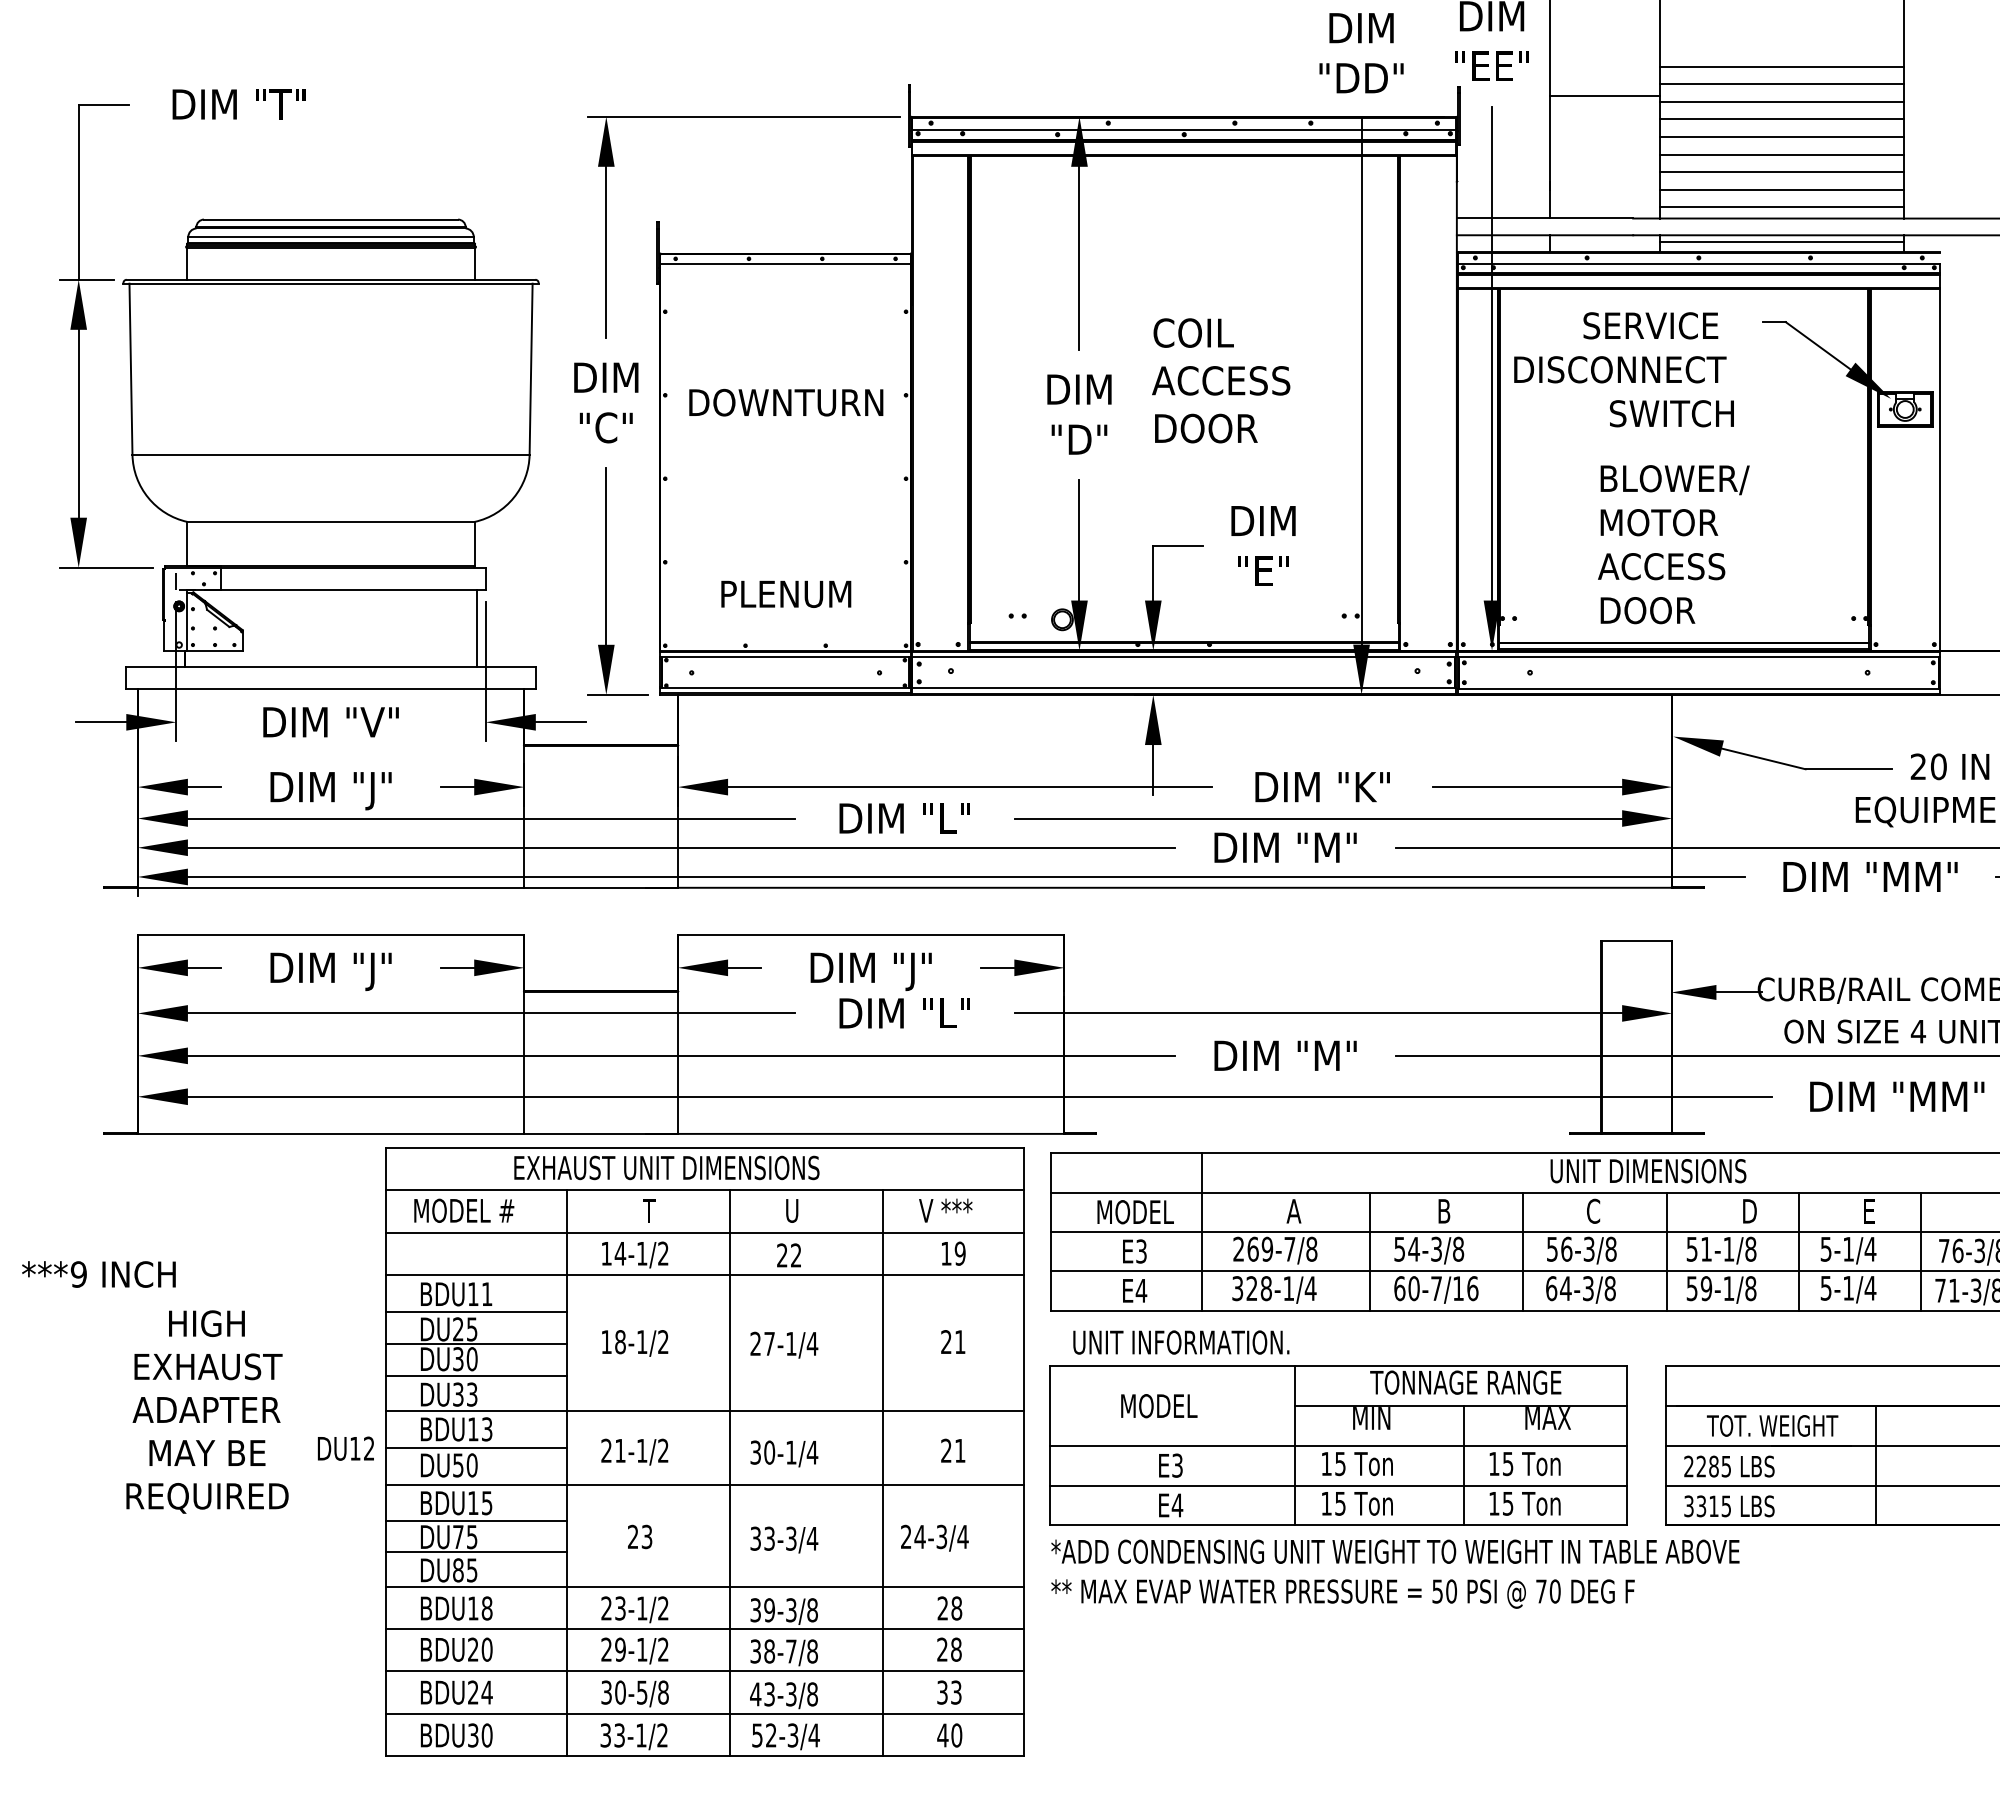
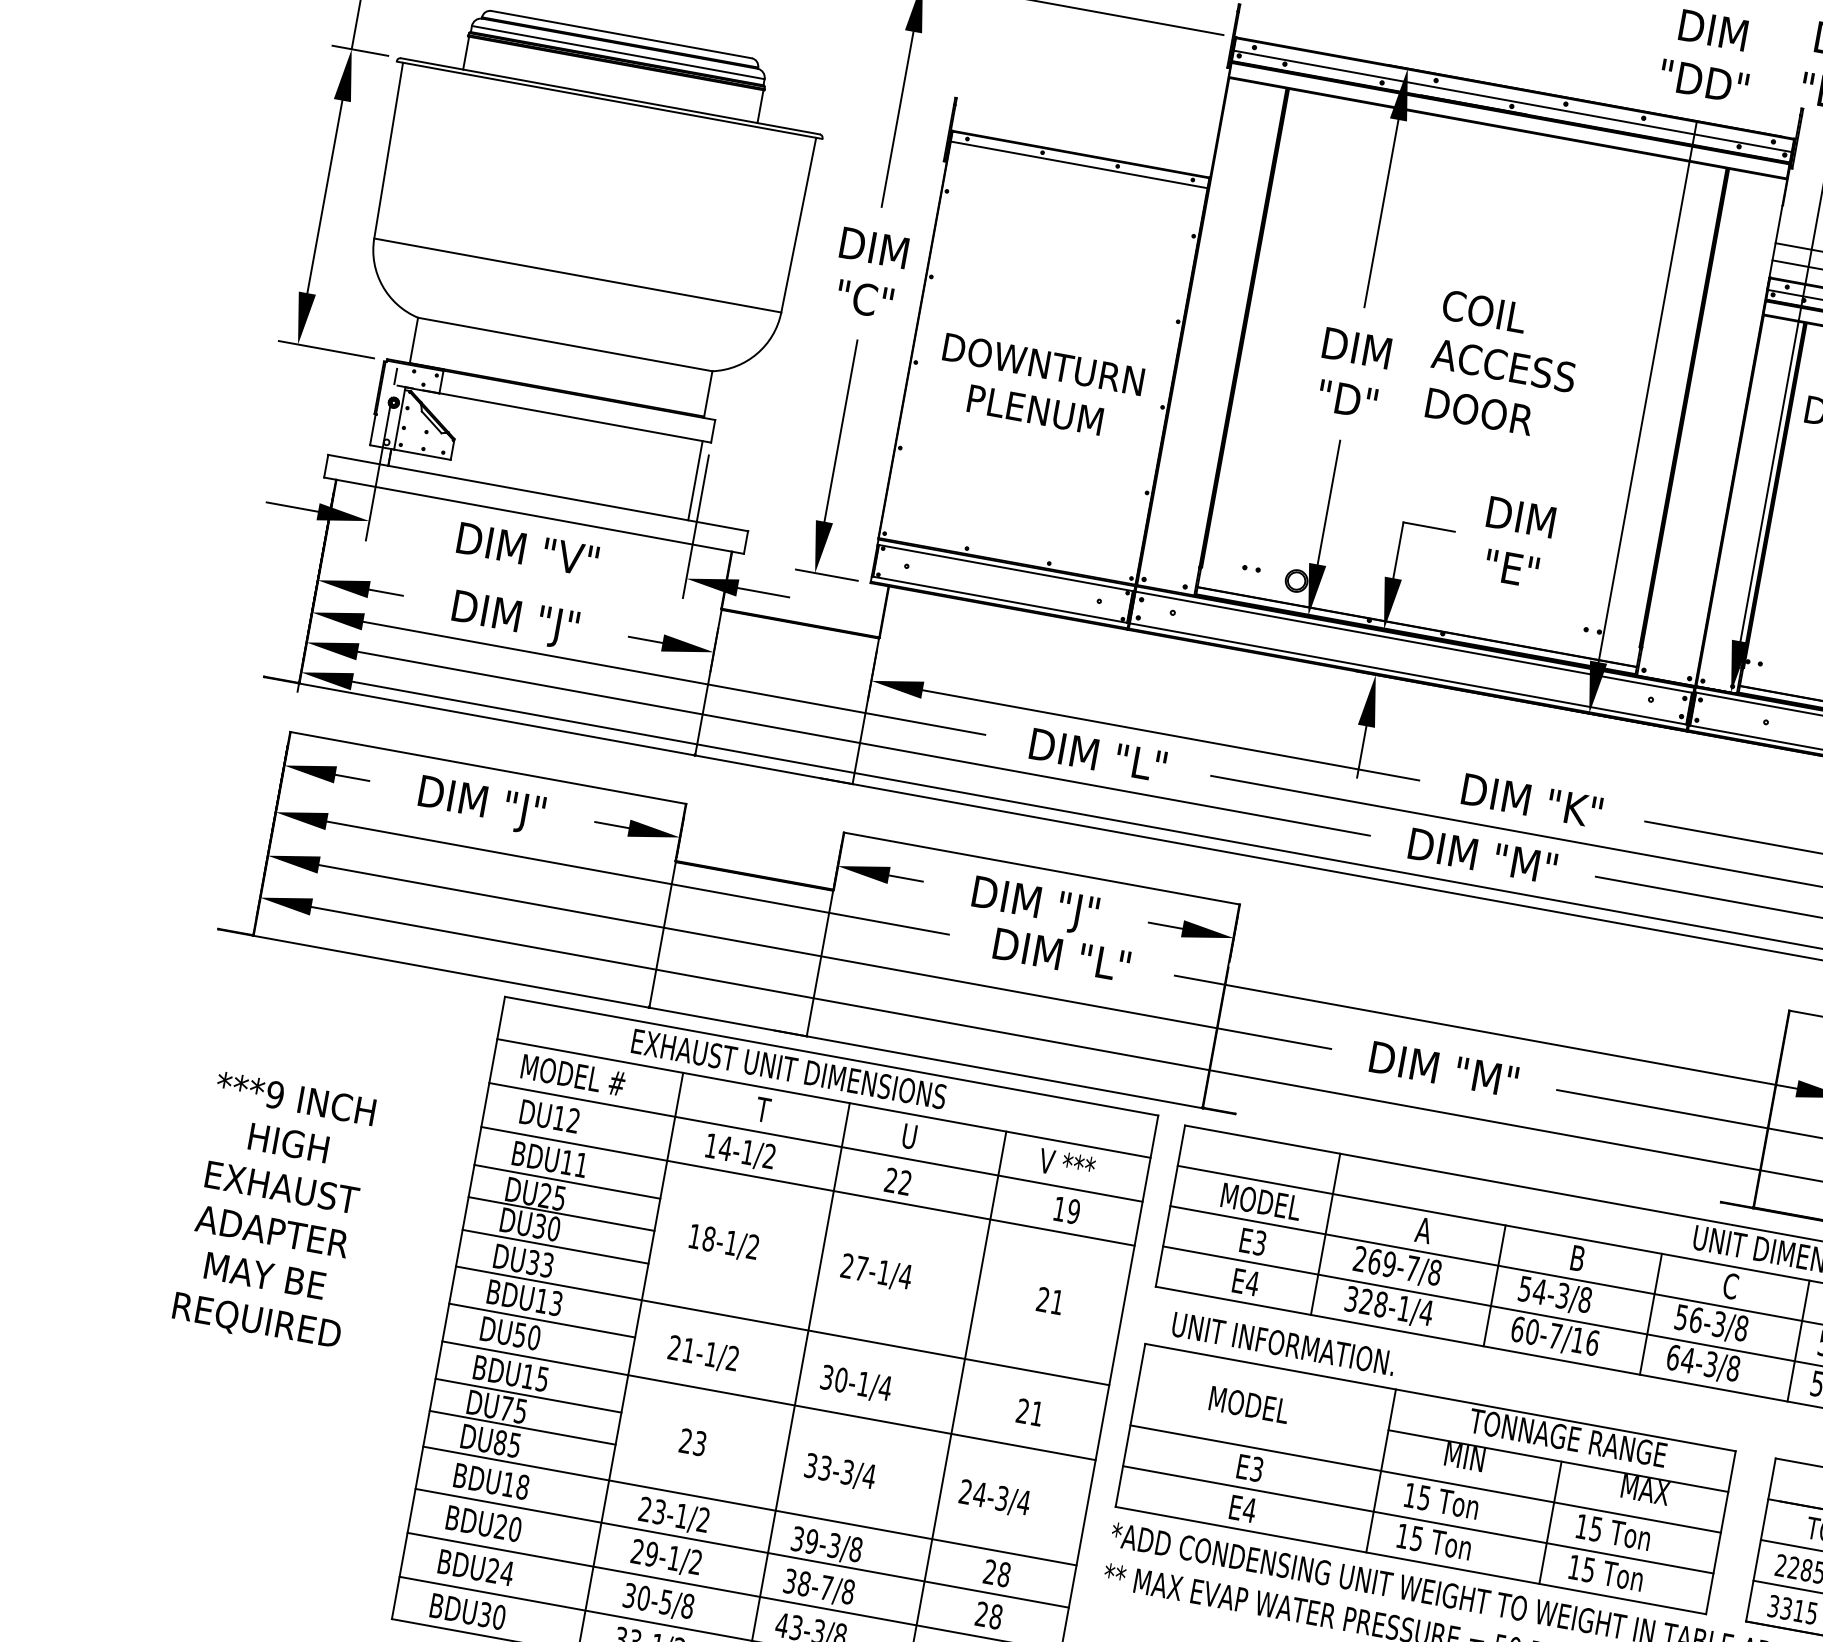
text: (786, 402) -> (1043, 364), moved
text: (786, 593) -> (1035, 409), moved
text: (98, 1274) -> (295, 1098), moved
text: (345, 1448) -> (549, 1116), moved

